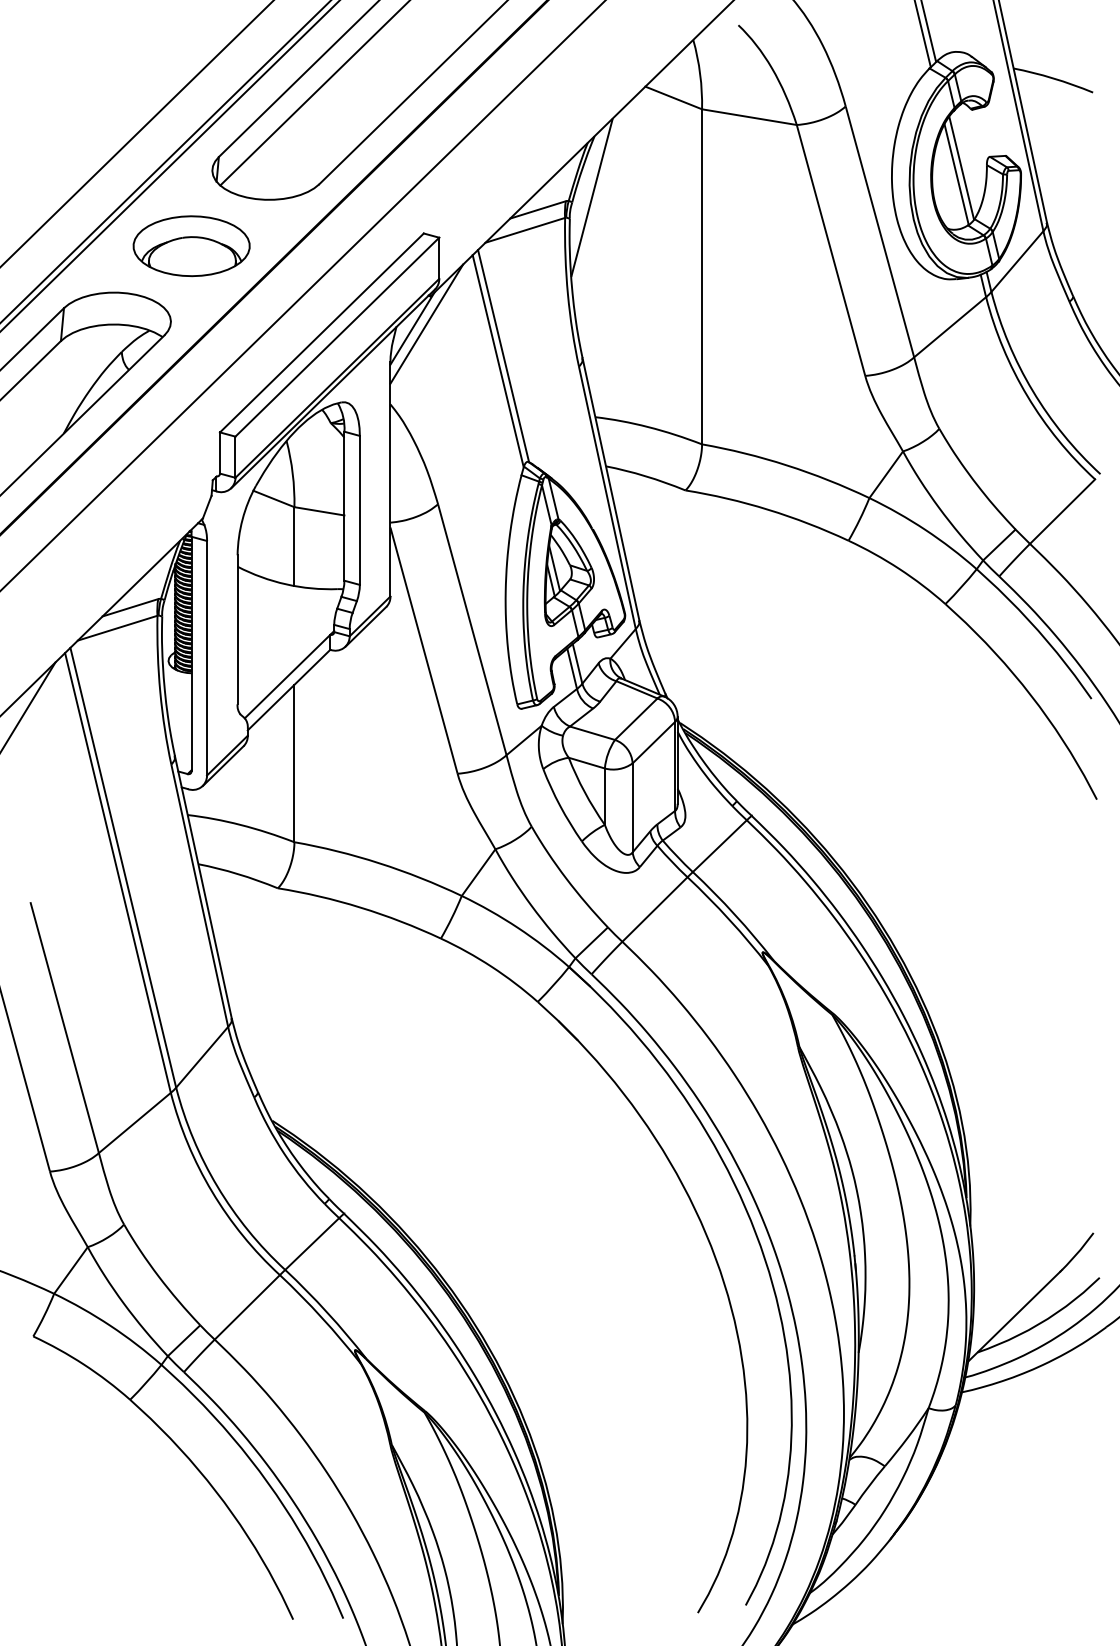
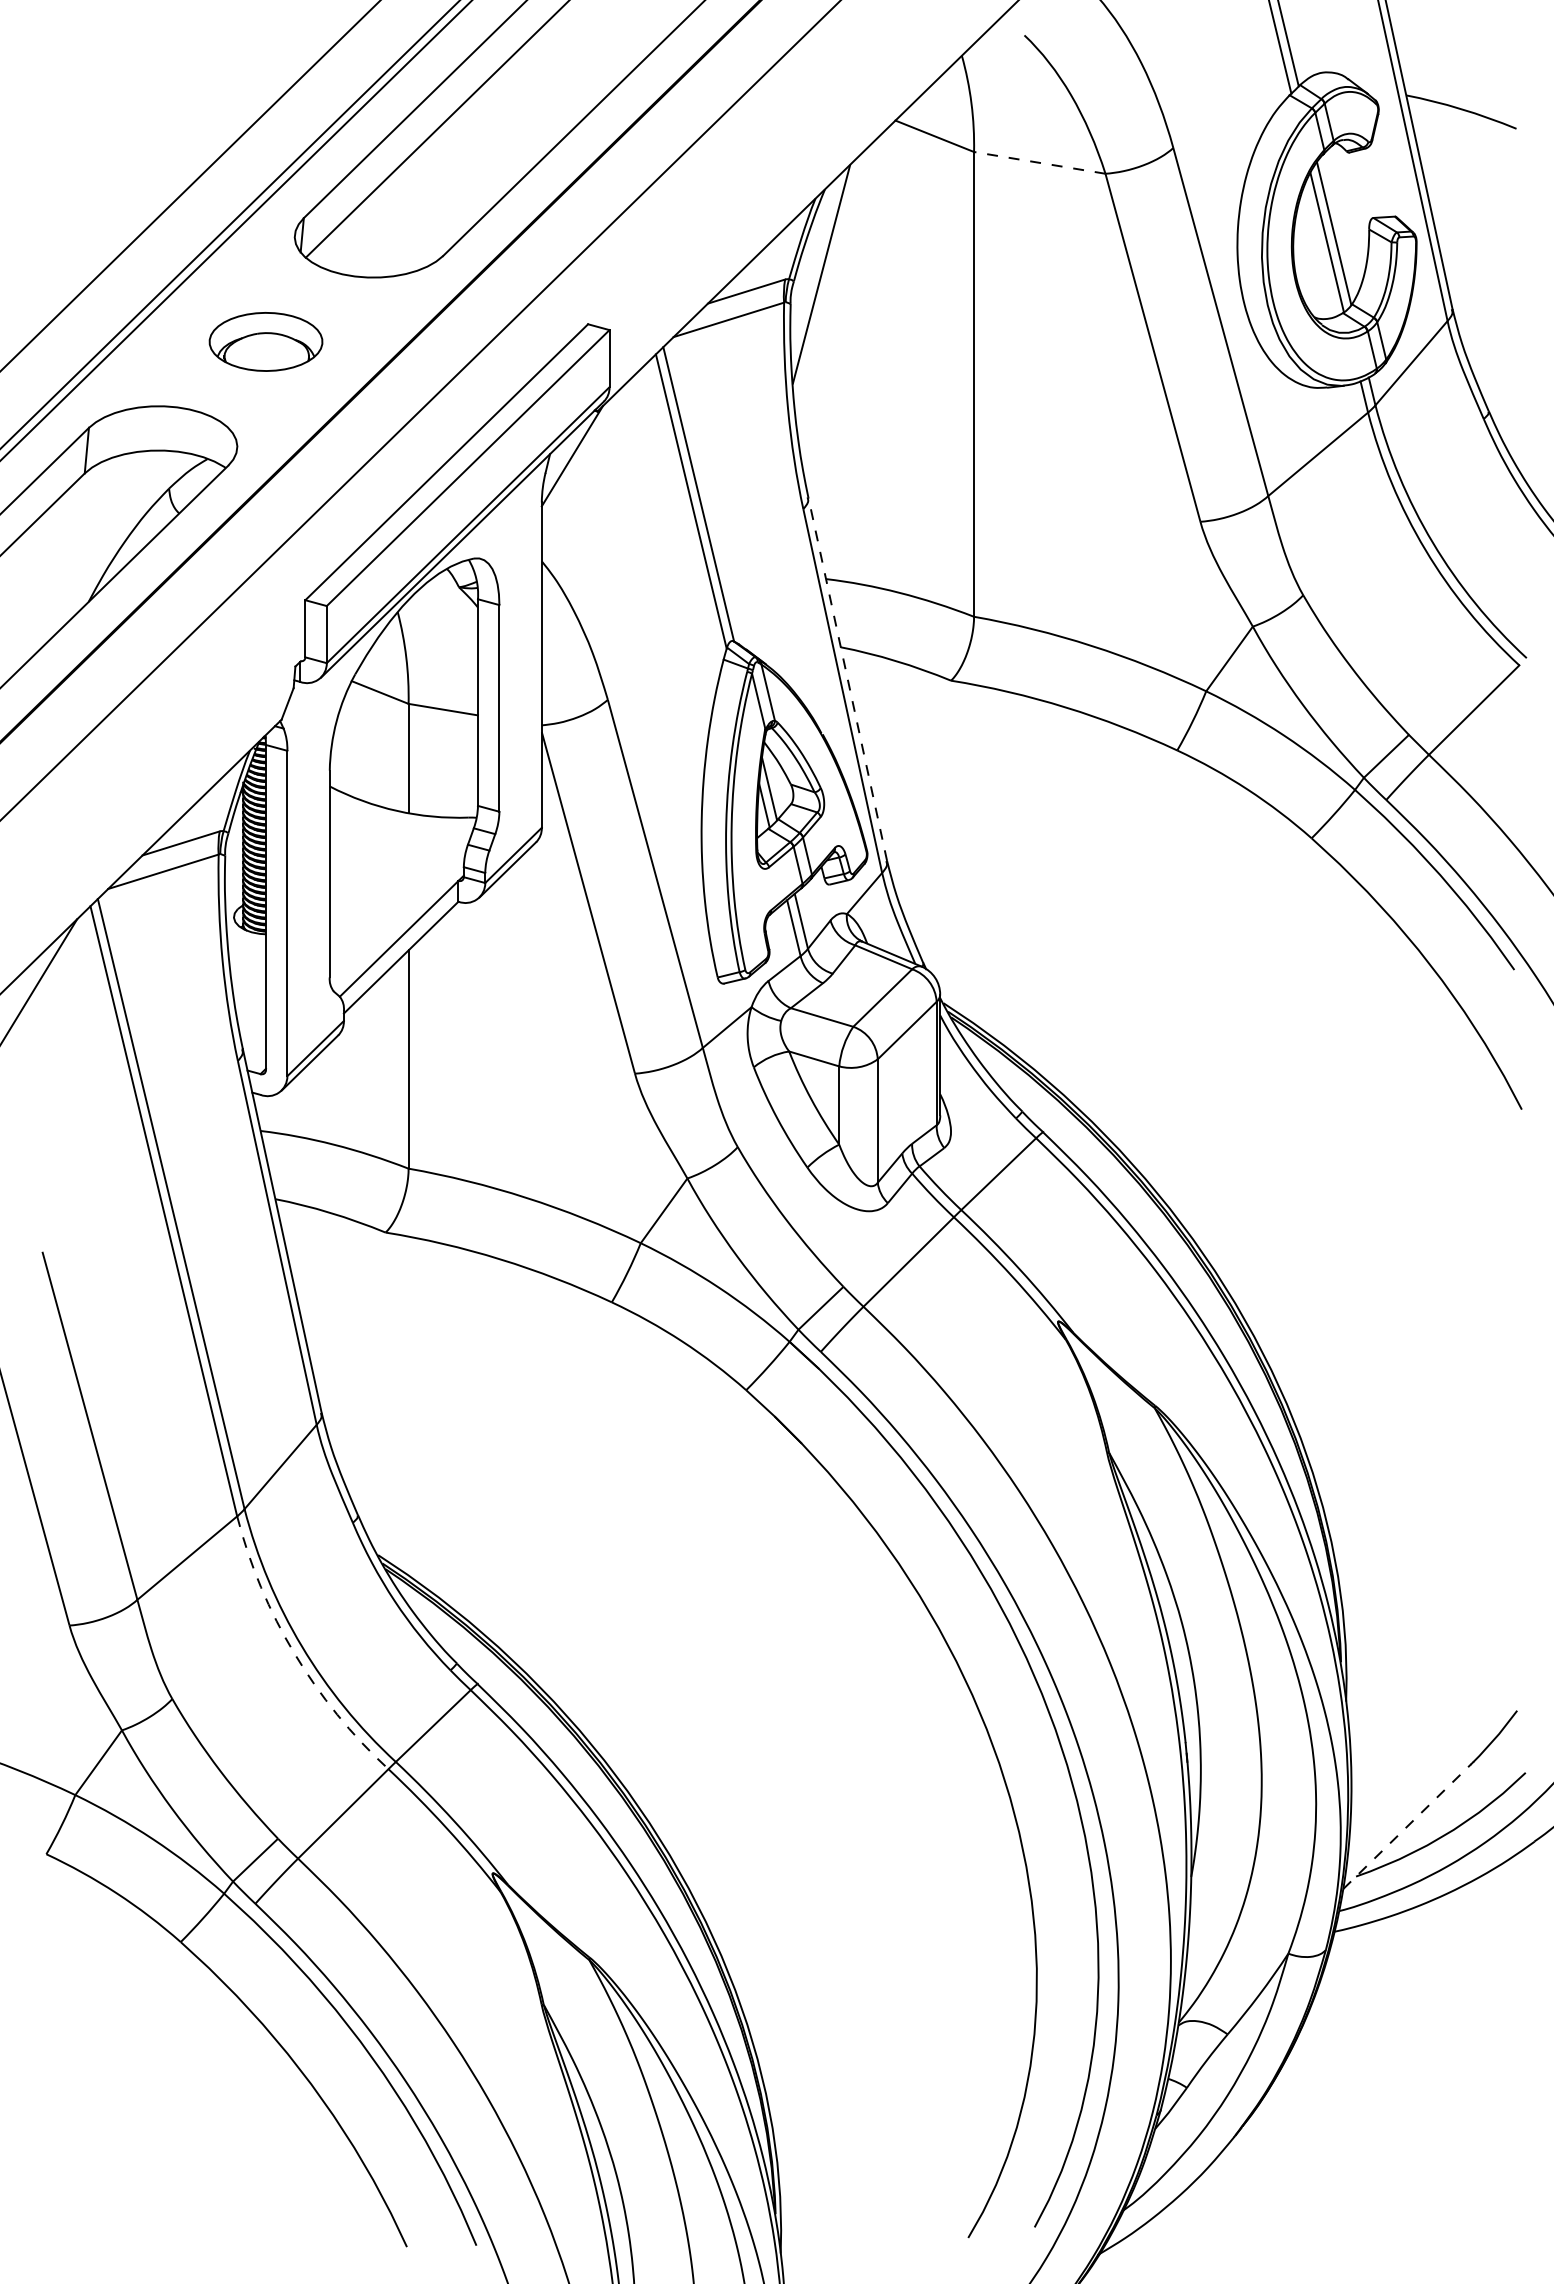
line: (749, 116) -> (1039, 162), solid -> dashed
part: (191, 245) -> (265, 341), size x0.7
line: (426, 323) -> (591, 449), removed
line: (610, 488) -> (847, 678), solid -> dashed
arc: (212, 1191) -> (294, 1653), solid -> dashed
line: (1014, 1316) -> (1407, 1826), solid -> dashed

